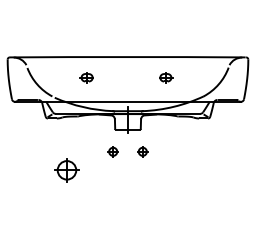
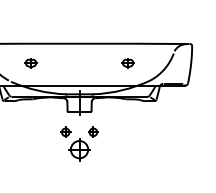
part: (86, 77) -> (30, 62), moved
part: (166, 77) -> (128, 62), moved
part: (66, 170) -> (79, 149), moved

